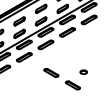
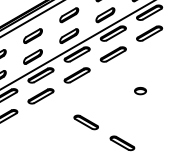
part: (83, 71) -> (140, 89), moved

